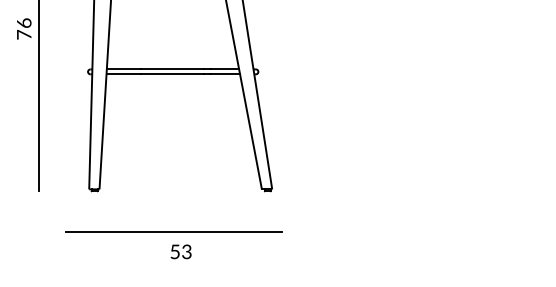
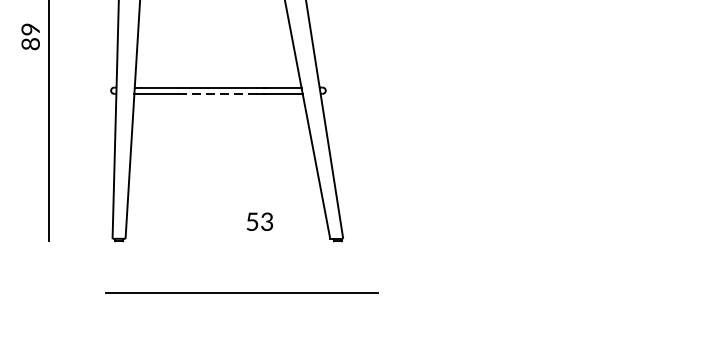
text: (23, 28) -> (29, 36), 76 -> 89
line: (173, 74) -> (218, 94), solid -> dashed
line: (173, 231) -> (241, 291), moved
text: (180, 251) -> (259, 221), moved

